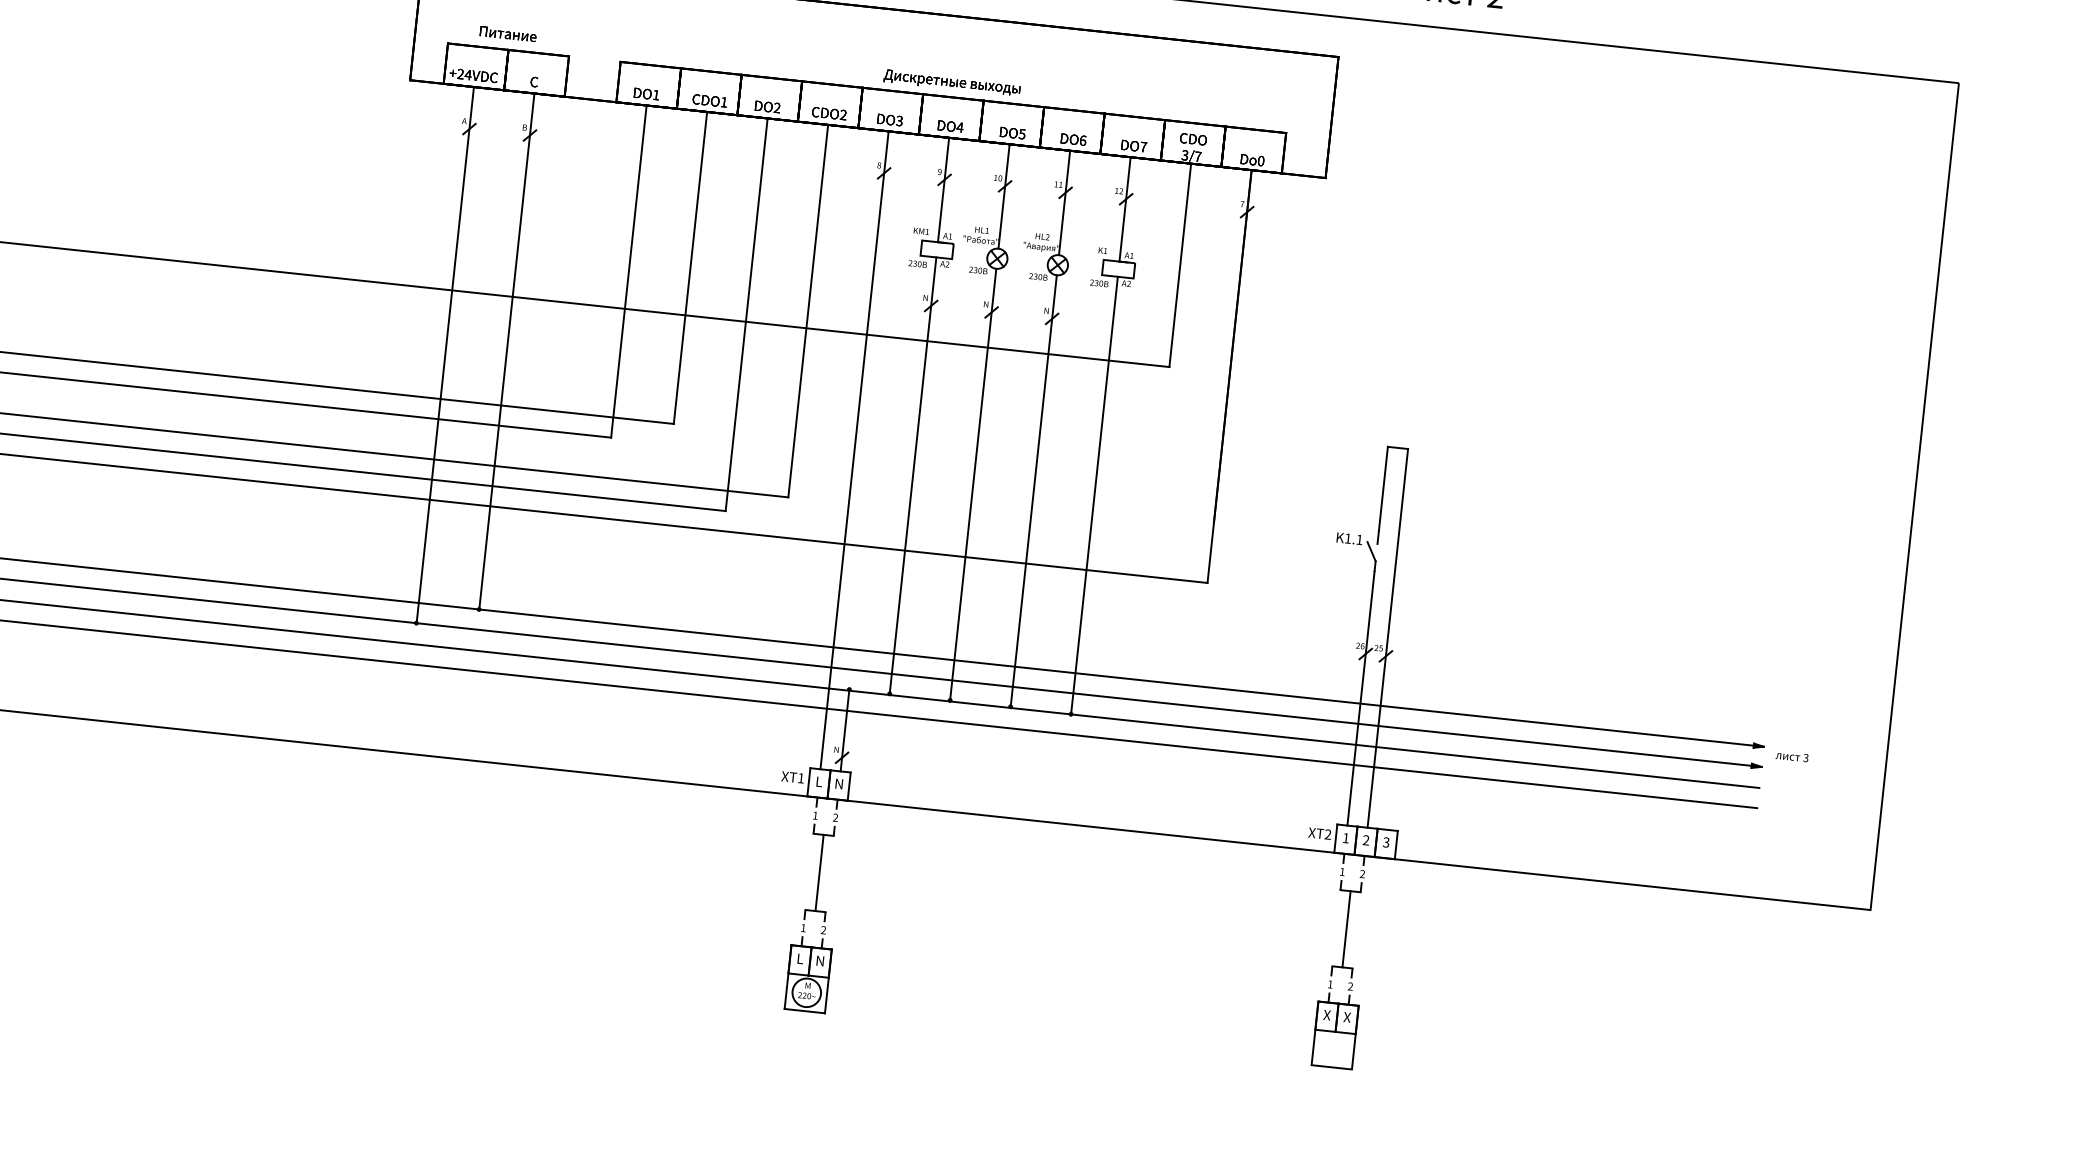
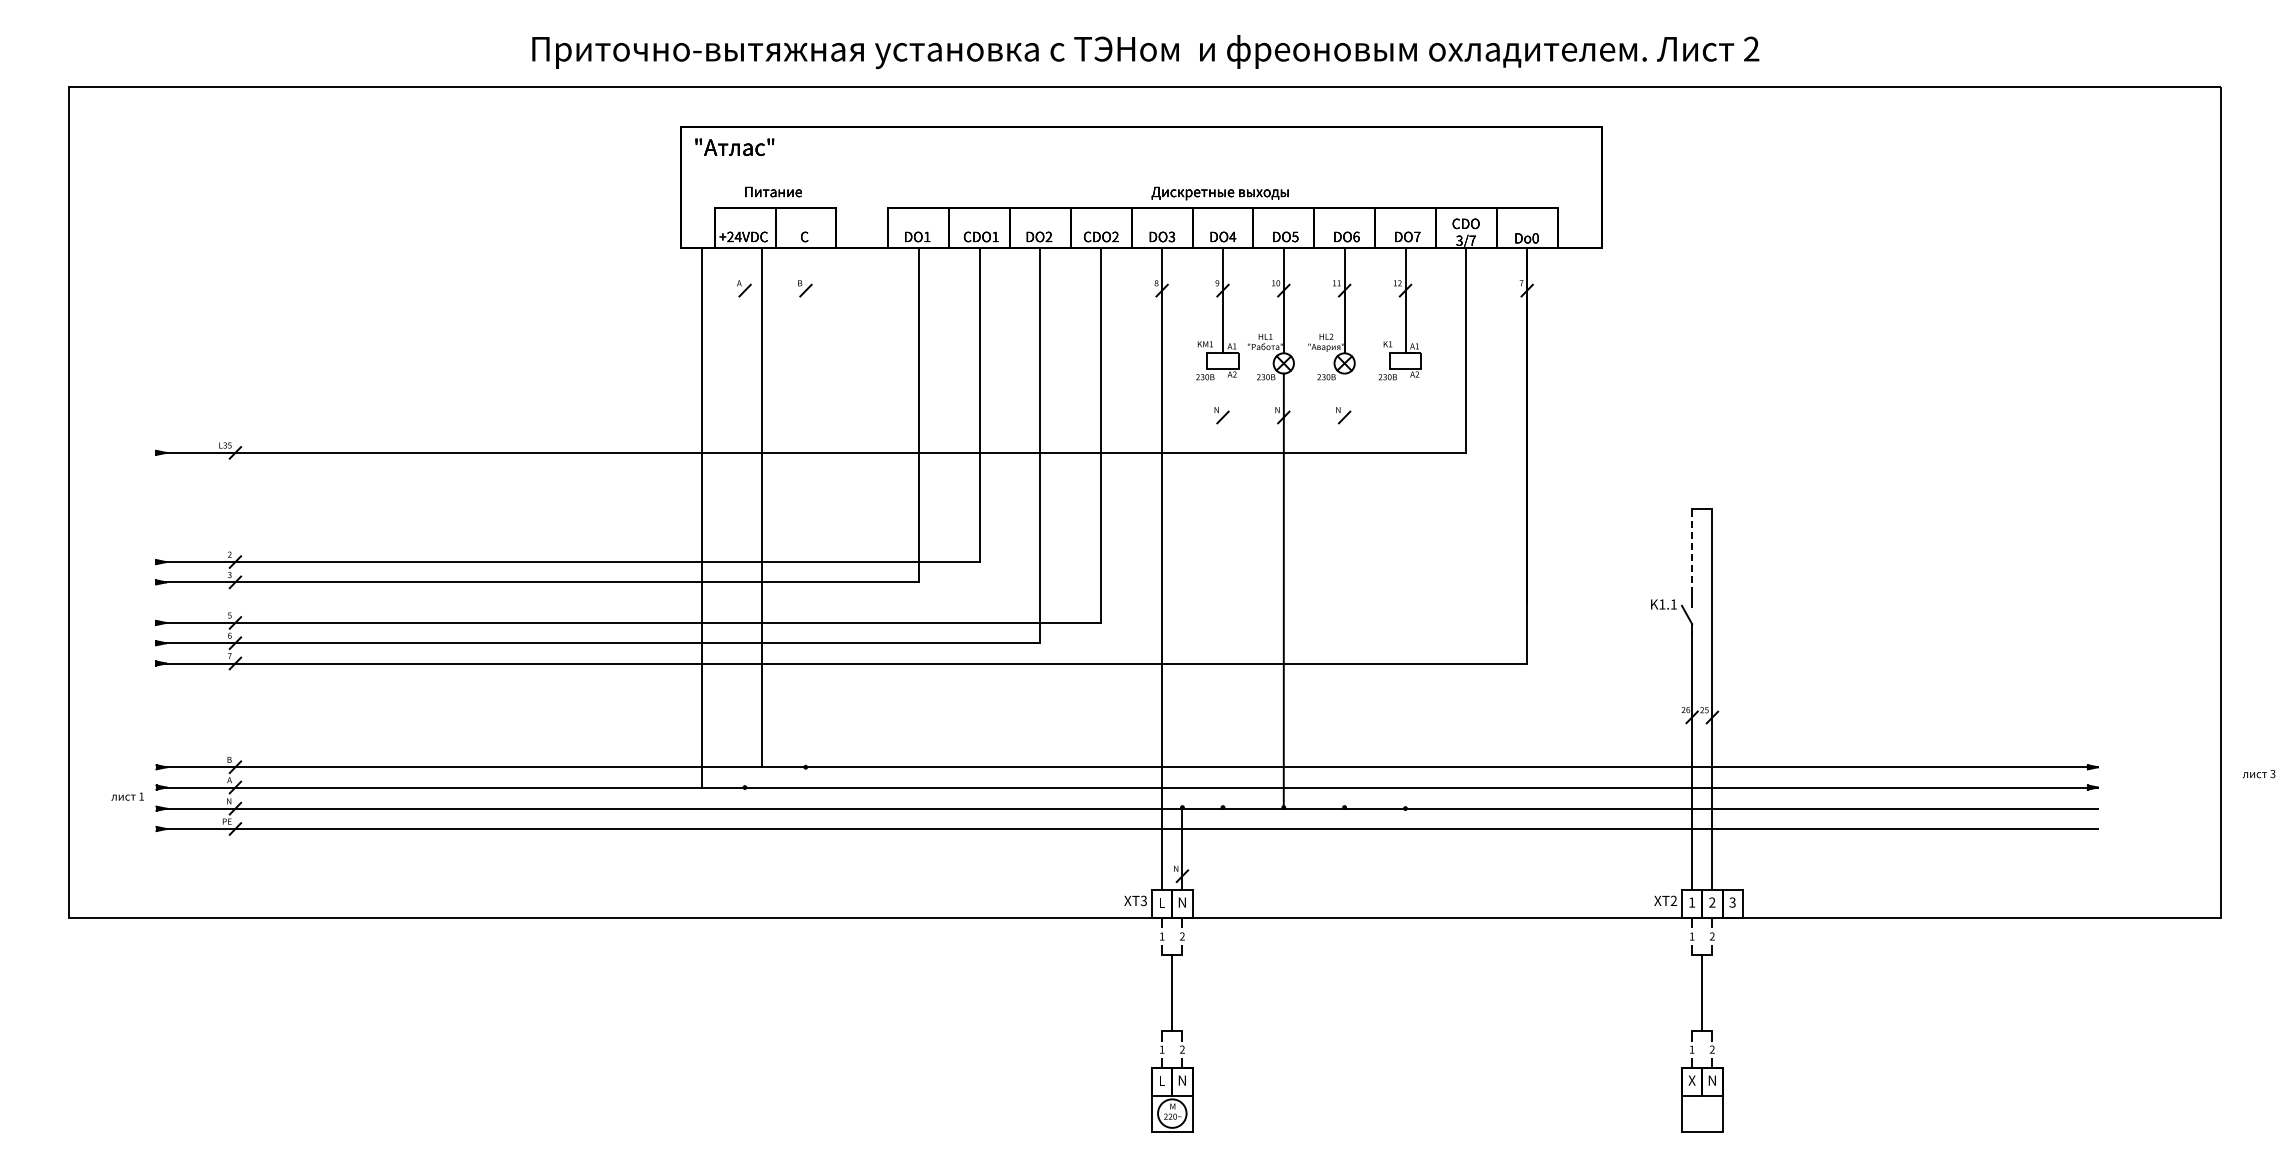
line: (506, 351) -> (761, 507), moved
line: (445, 354) -> (702, 517), moved
line: (913, 476) -> (1223, 588), removed
line: (1383, 488) -> (1692, 550), solid -> dashed
line: (1033, 490) -> (1344, 590), removed
line: (1094, 495) -> (1405, 588), removed
text: (1791, 757) -> (2258, 774), moved
text: (800, 777) -> (1143, 900), XT1 -> XT3
text: (1346, 1017) -> (1711, 1080), X -> N

